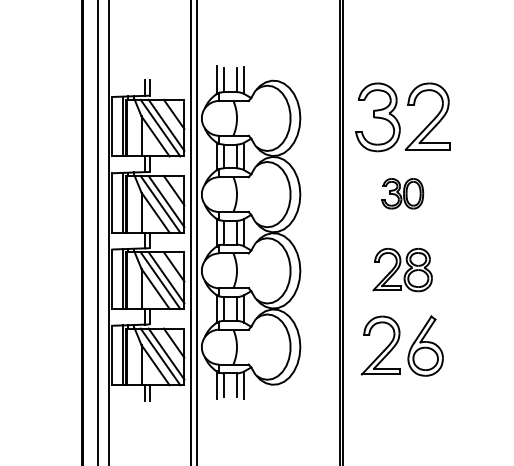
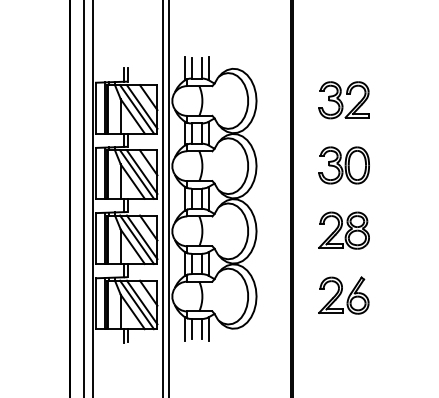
part: (402, 117) -> (343, 100), size x0.62
part: (402, 193) -> (343, 165), size x1.43
part: (402, 345) -> (343, 295), size x0.71

